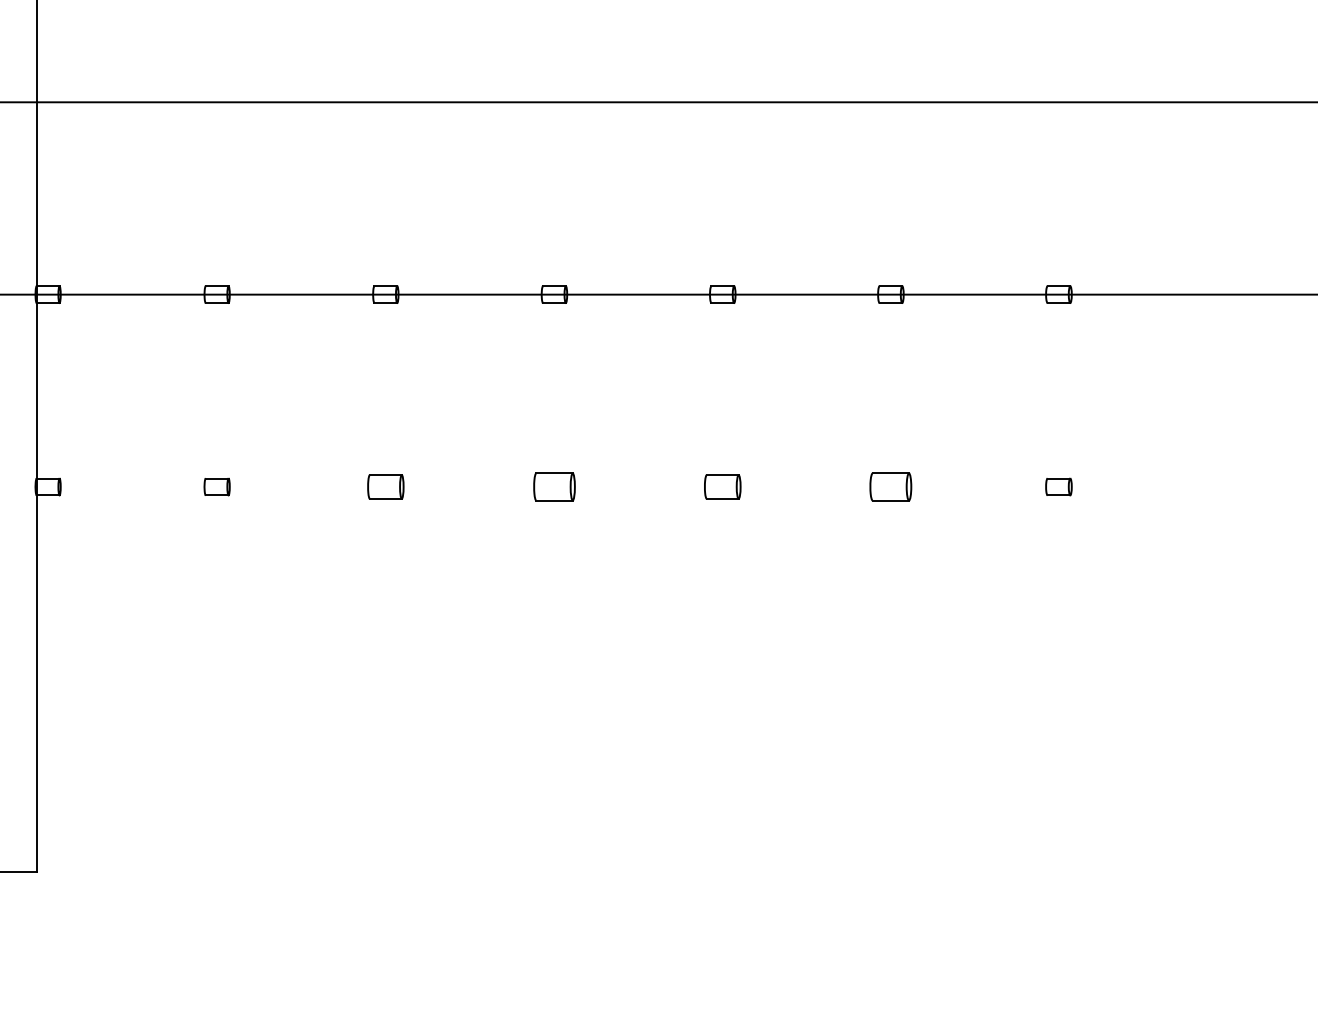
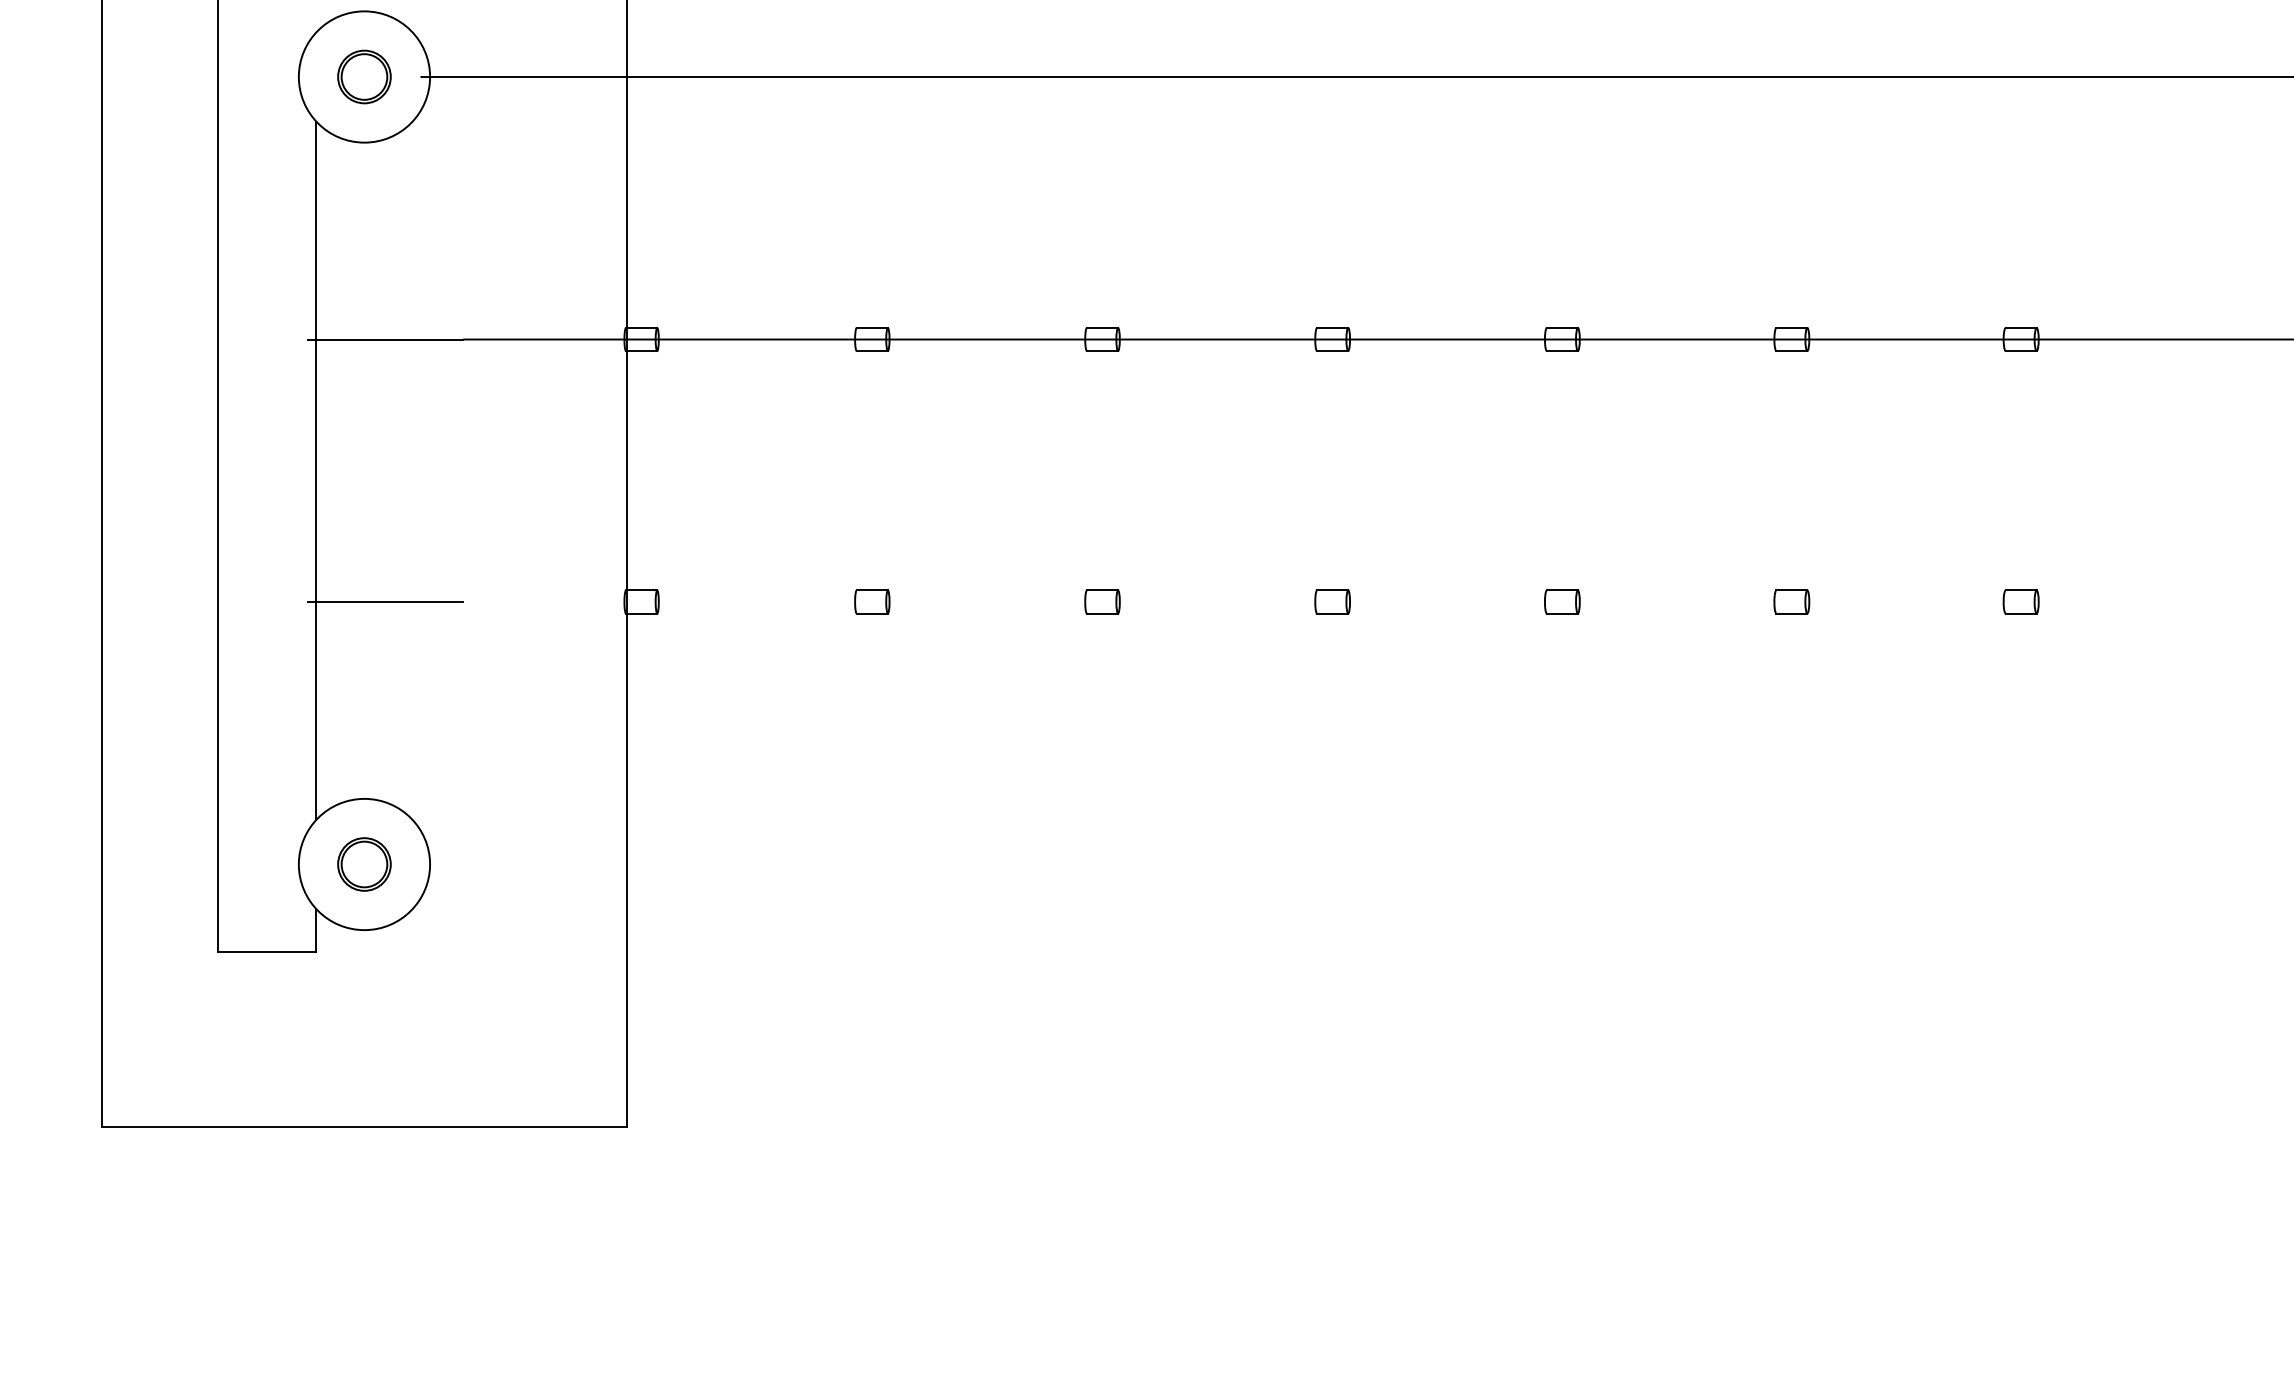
part: (385, 486) -> (1102, 601), size x0.71
part: (554, 486) -> (1332, 601), size x0.62
part: (722, 486) -> (1562, 601), size x0.71
part: (890, 486) -> (1791, 601), size x0.62

